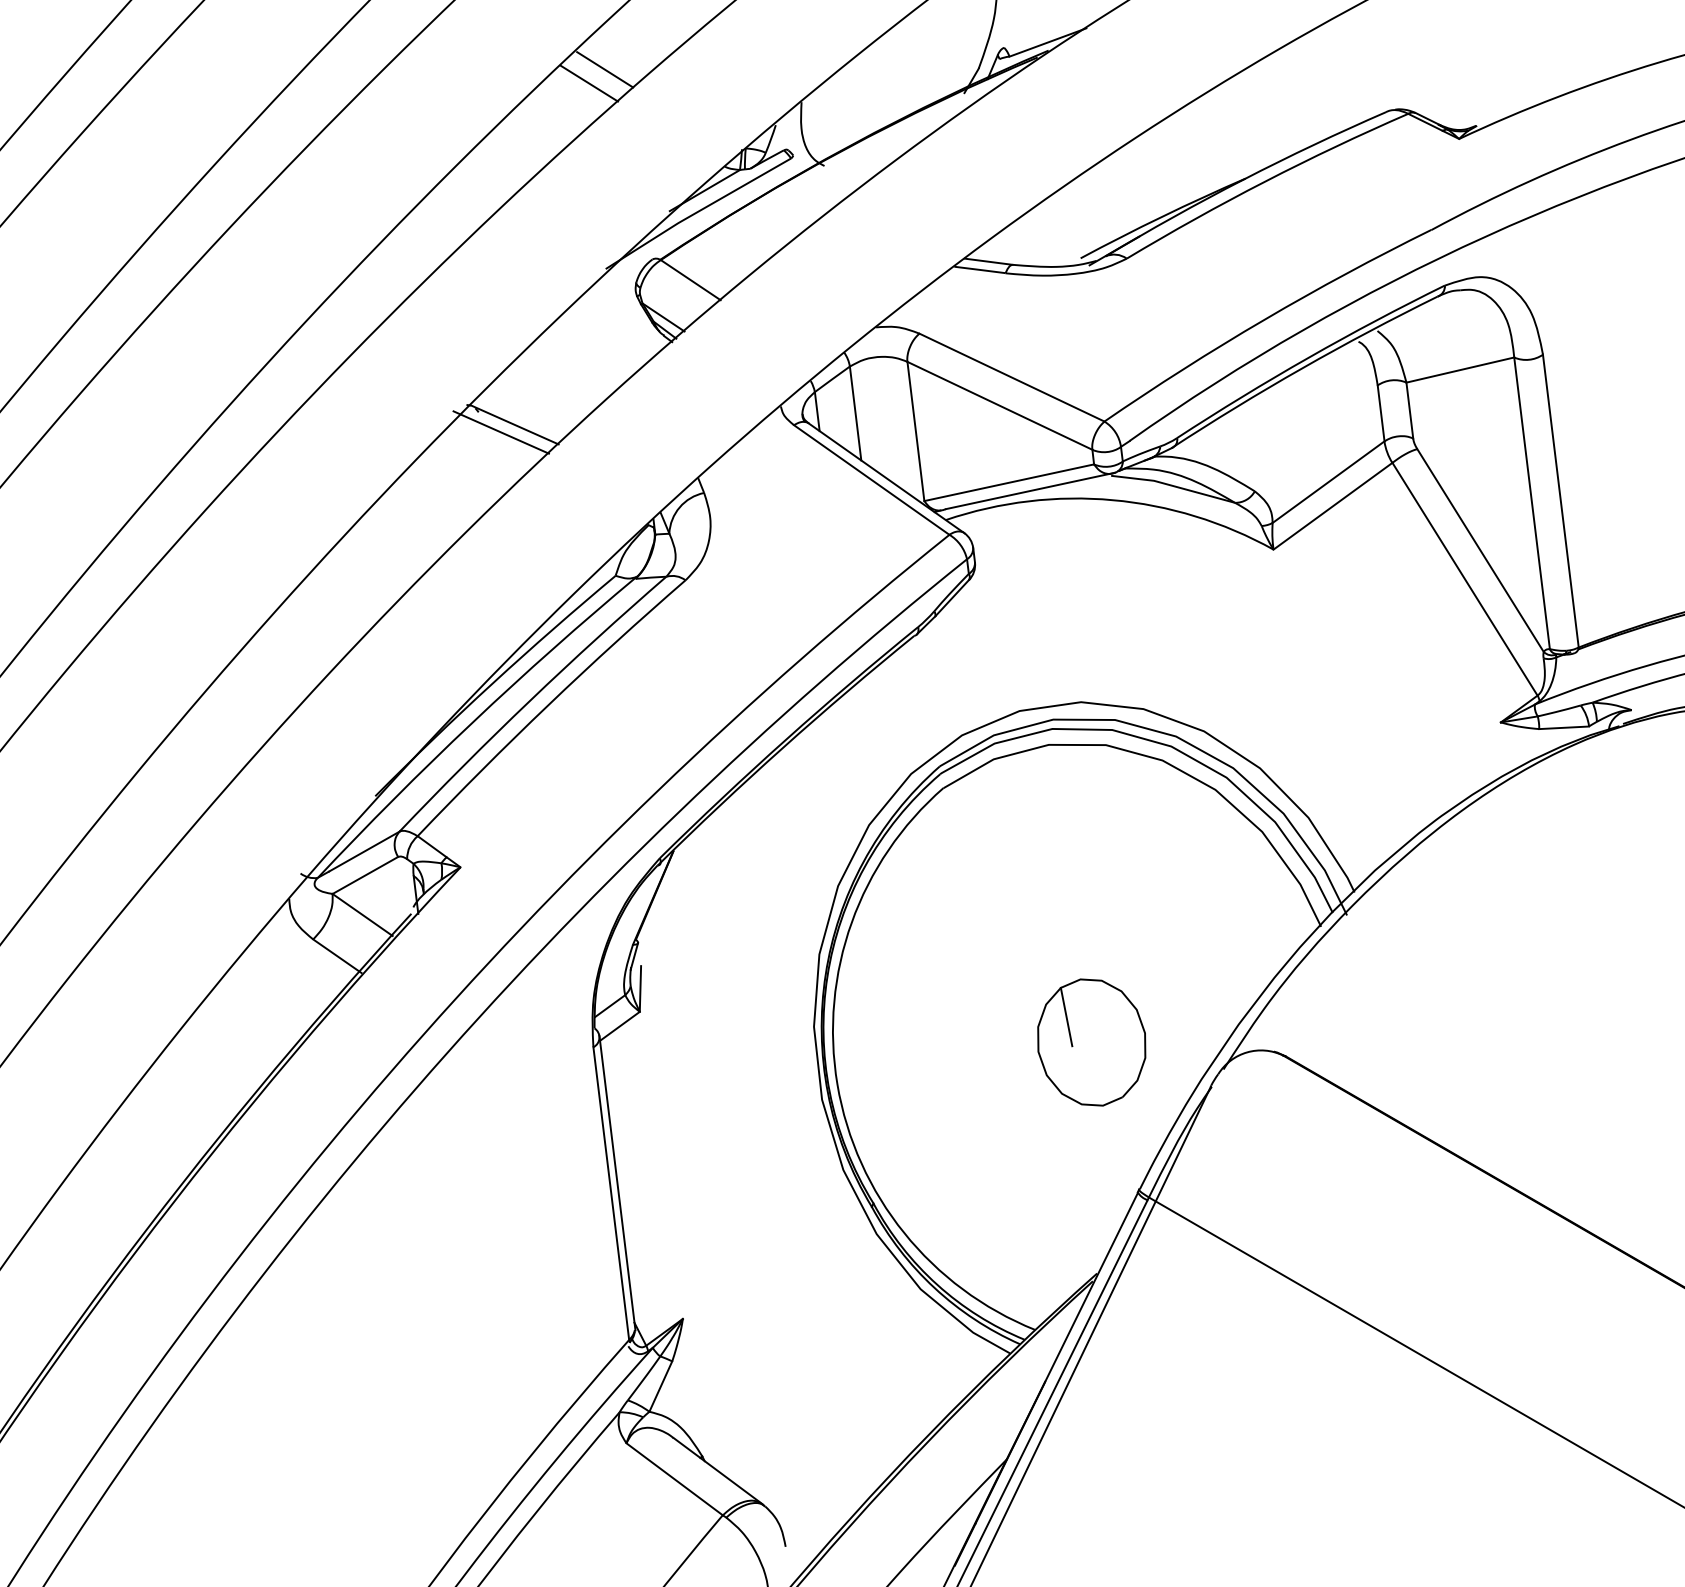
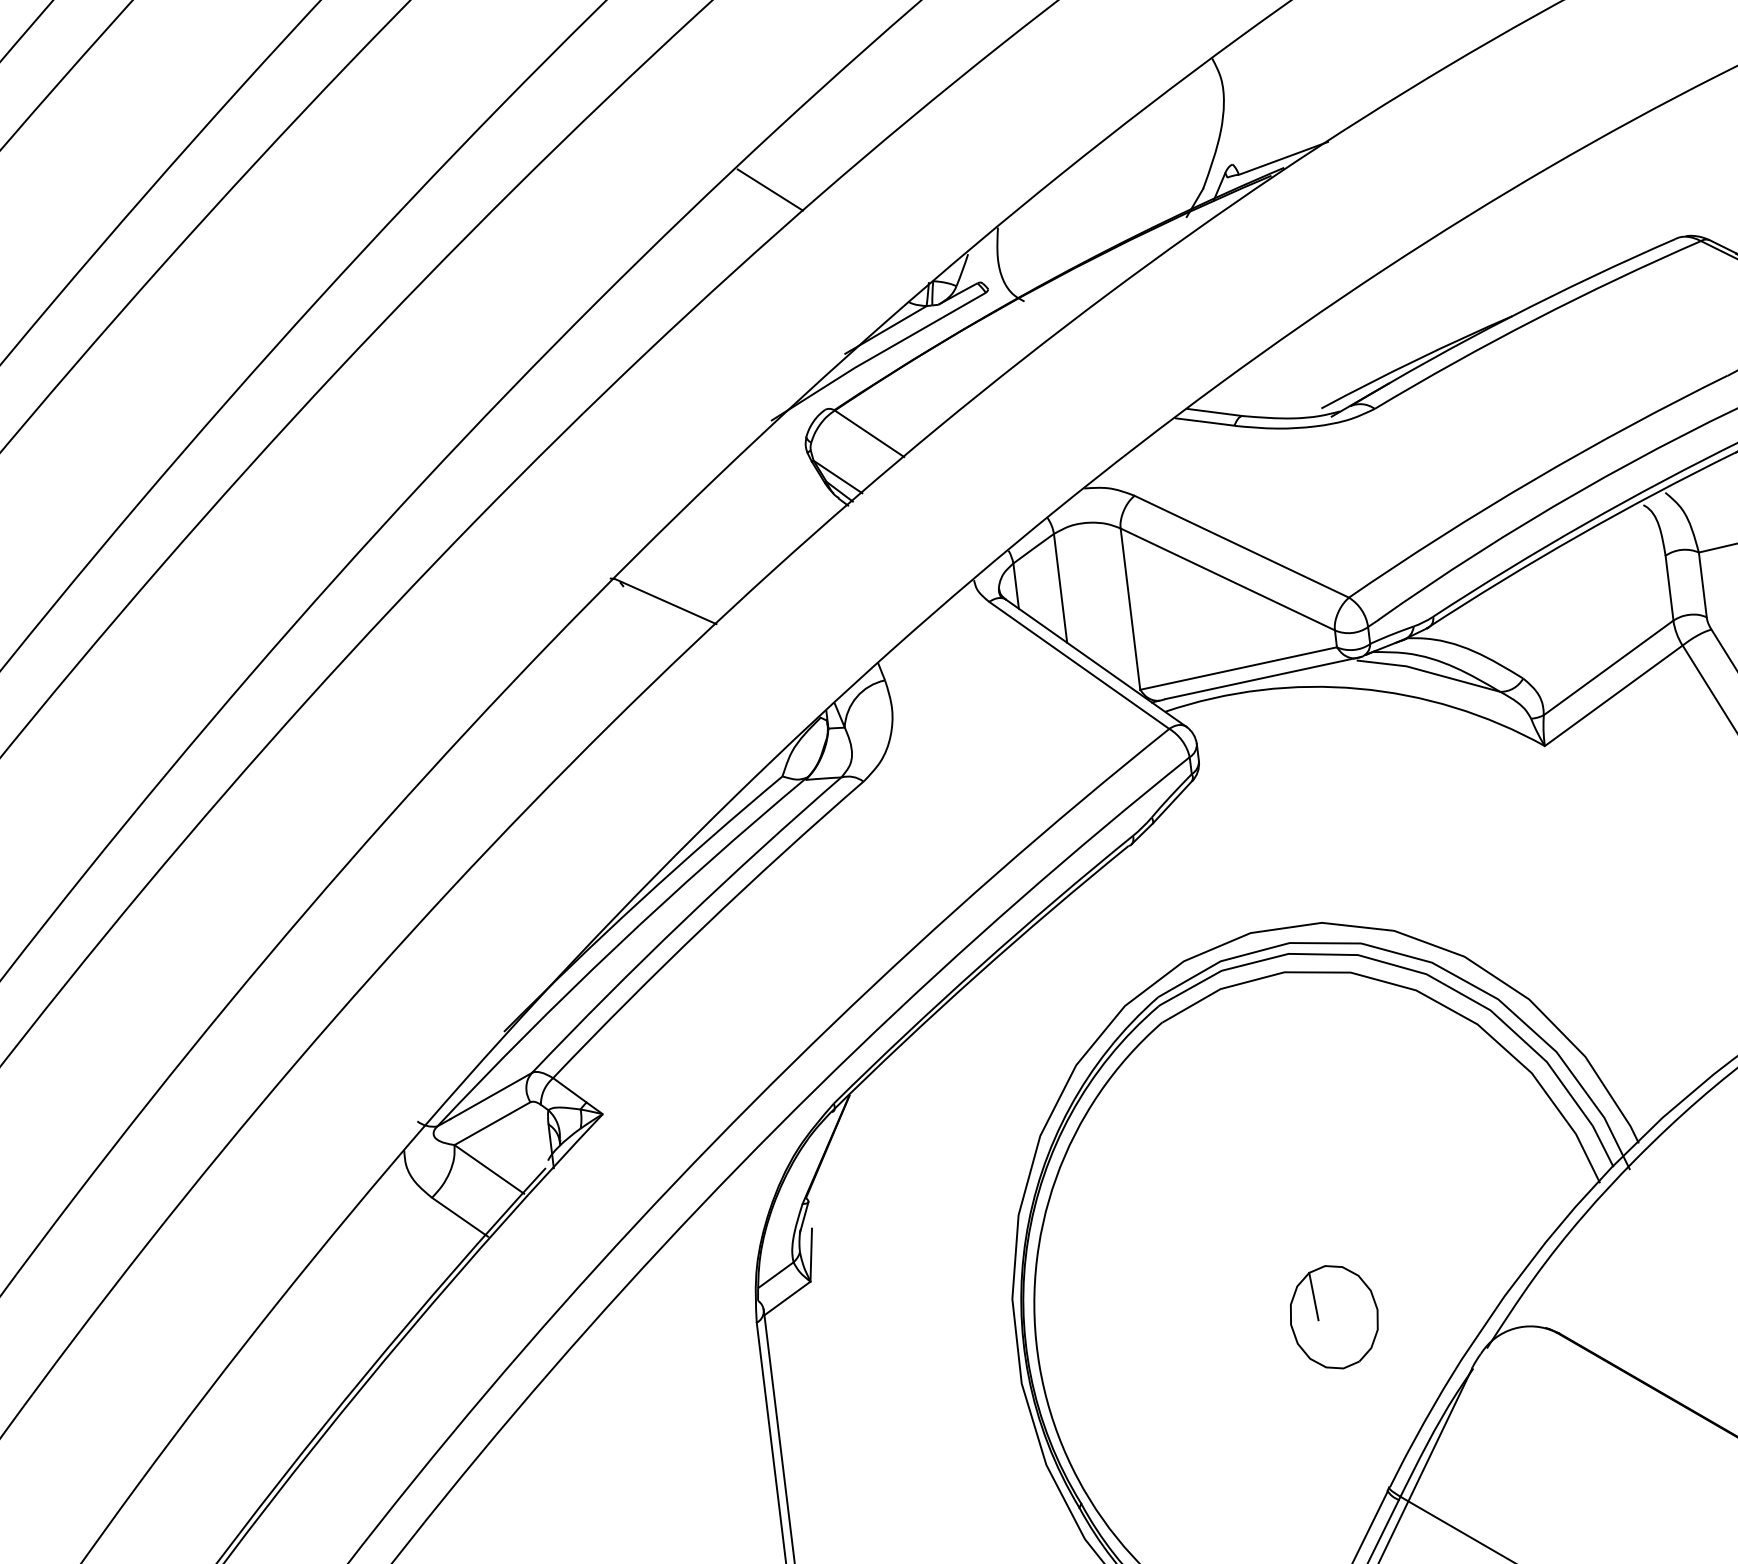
line: (589, 83) -> (752, 205), removed
line: (500, 432) -> (649, 610), removed
part: (1091, 1042) -> (1333, 1317), size x0.7

